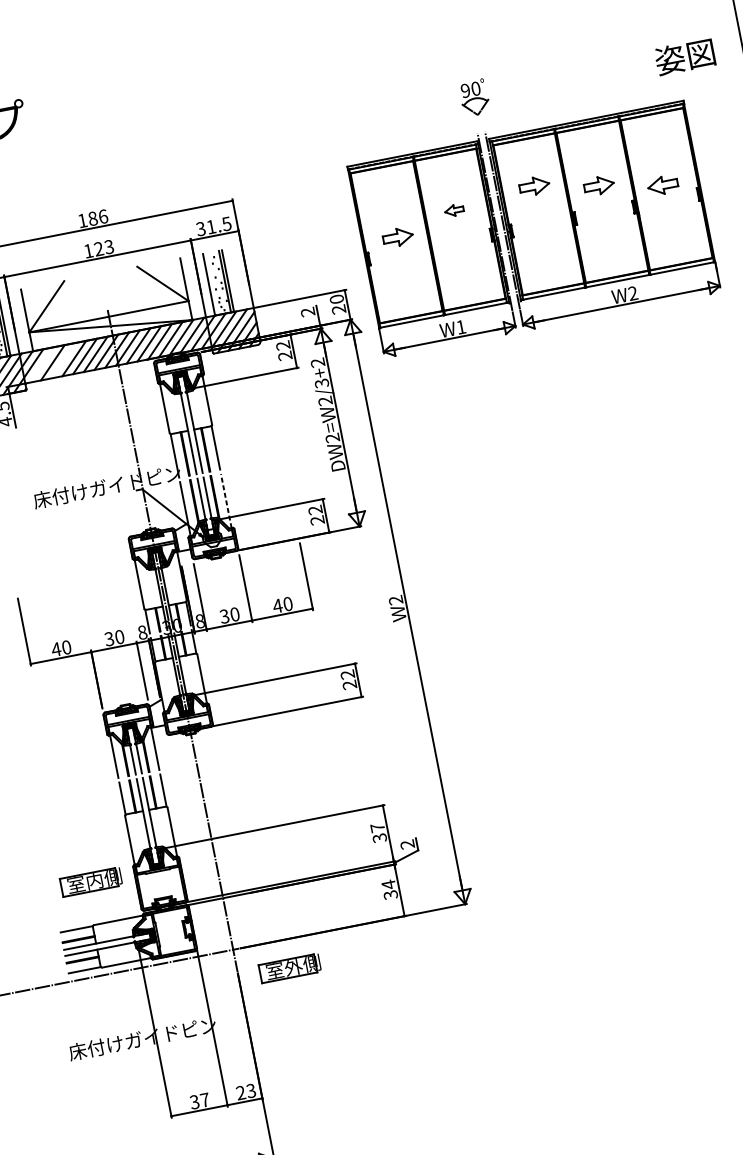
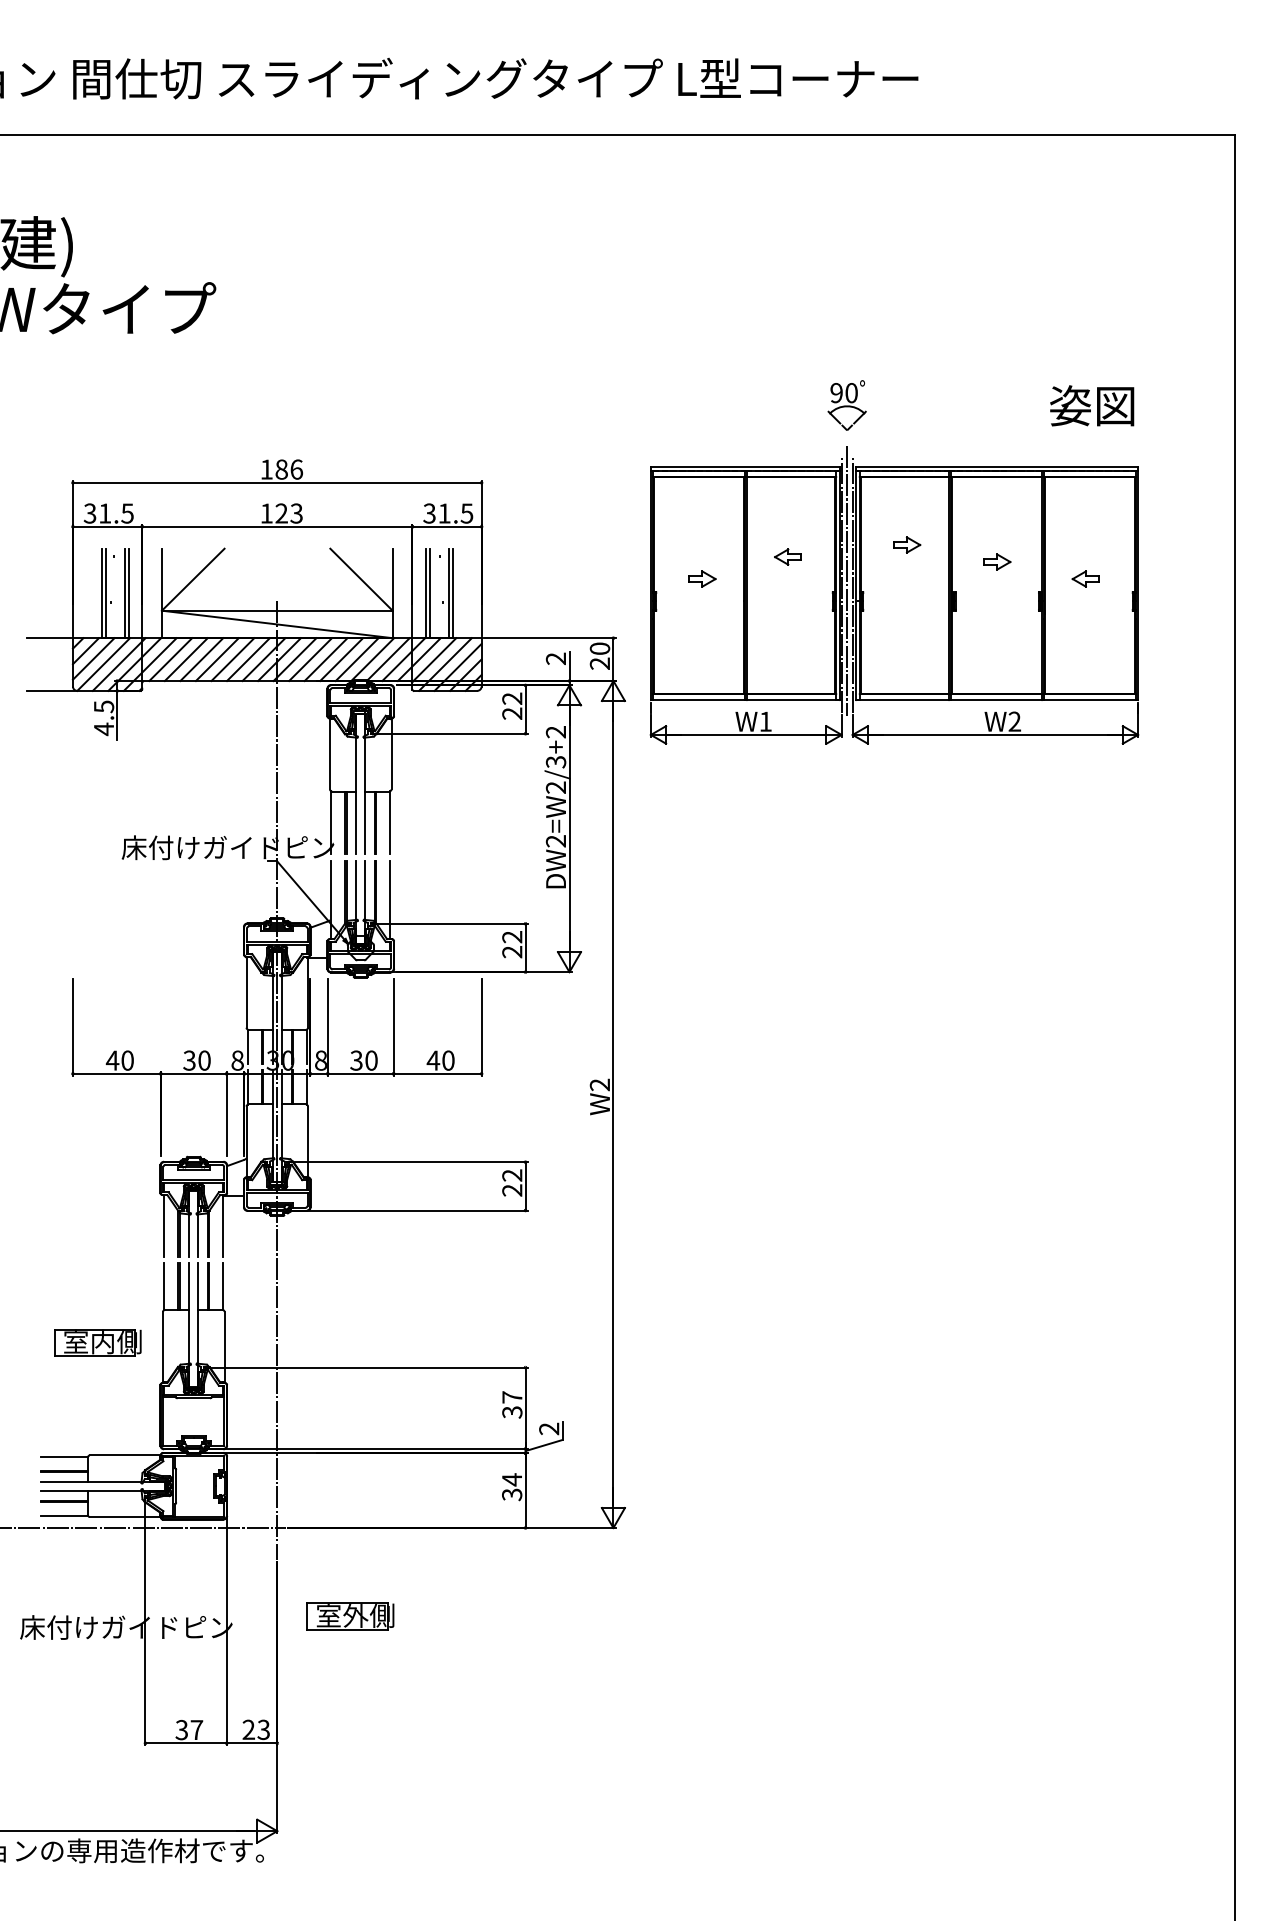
text: (685, 56) -> (1092, 405), moved
part: (535, 185) -> (907, 544), size x0.62
part: (599, 185) -> (997, 561), size x0.62
part: (662, 185) -> (1085, 578), size x0.62
line: (498, 218) -> (847, 580), added
part: (398, 236) -> (702, 578), size x0.62
line: (211, 284) -> (429, 593), added
line: (63, 360) -> (201, 659), added
line: (41, 364) -> (170, 659), added
line: (226, 500) -> (390, 899), dashed -> solid
part: (91, 881) -> (97, 1342), moved
part: (290, 968) -> (350, 1616), moved

